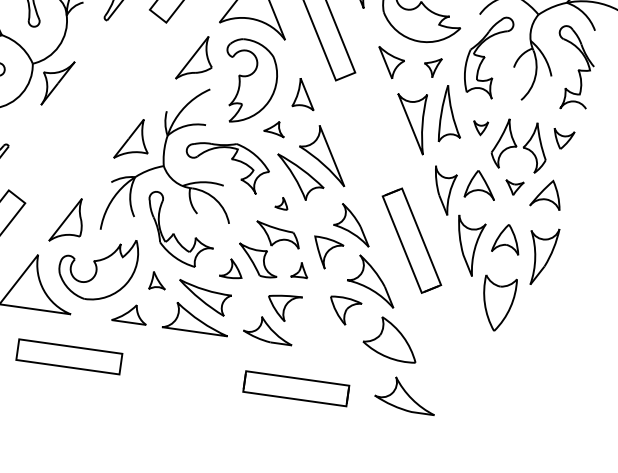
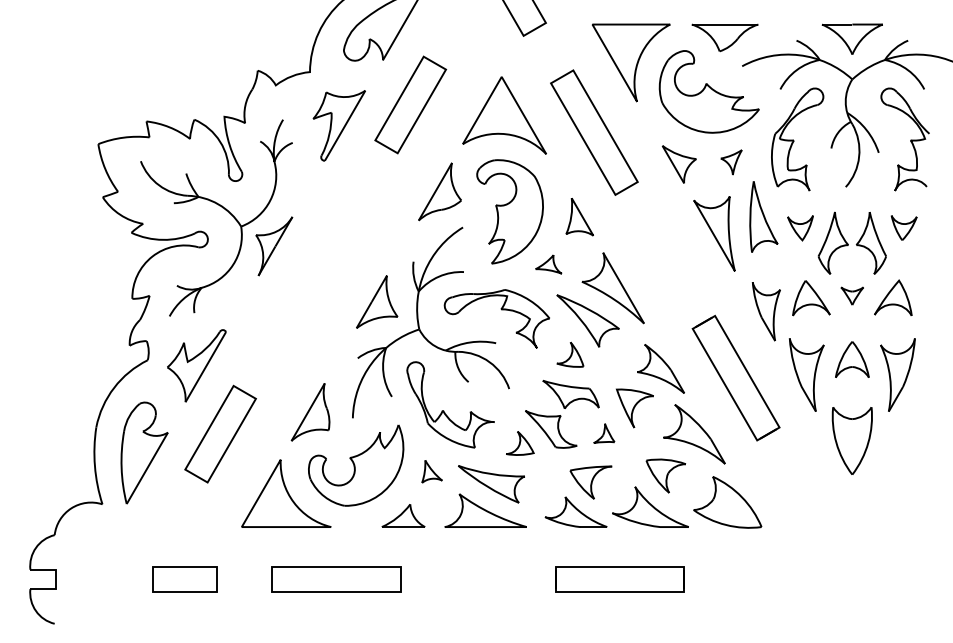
part: (480, 128) -> (800, 228), size x1.43
part: (282, 203) -> (570, 354), size x1.67
part: (406, 394) -> (650, 506), moved

